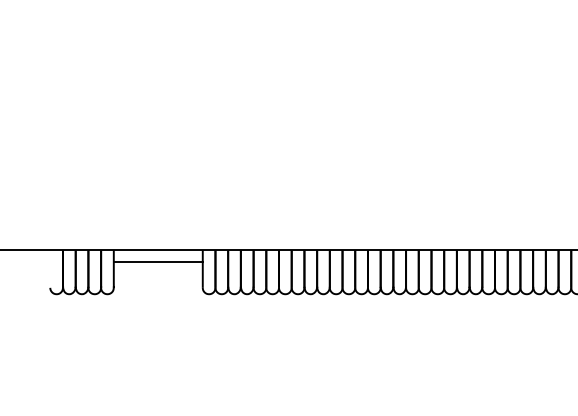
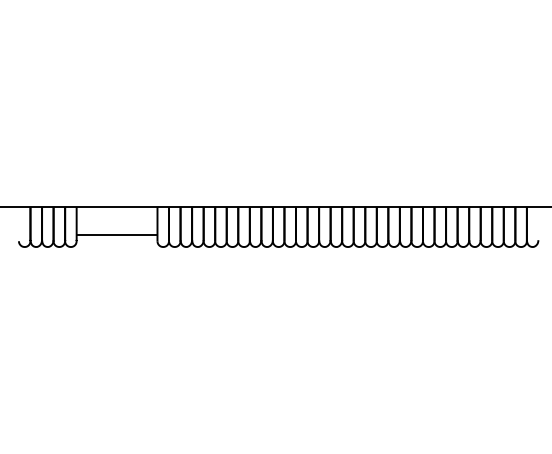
line: (157, 261) -> (116, 235), moved

